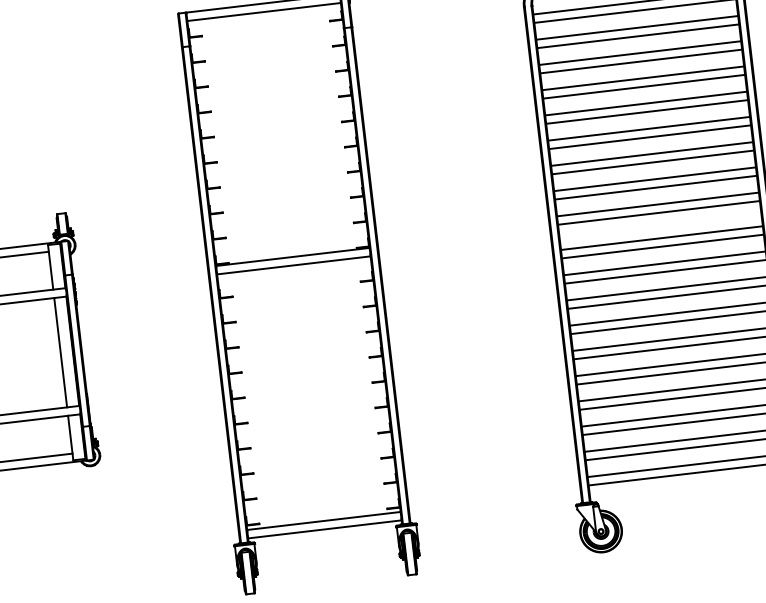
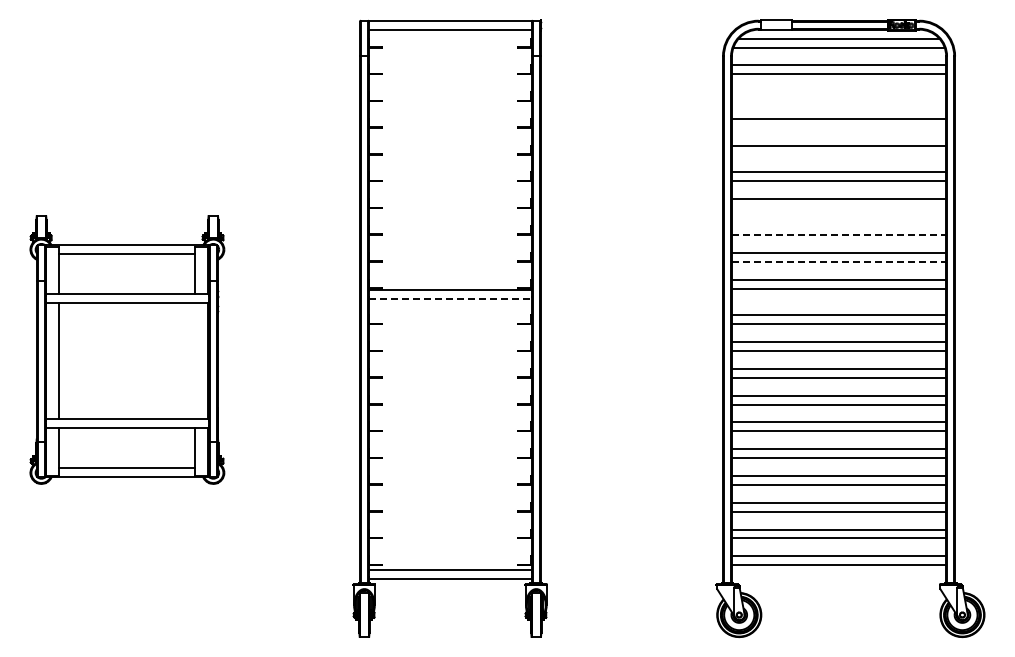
line: (636, 28) -> (838, 92), removed
line: (637, 36) -> (838, 101), removed
line: (640, 61) -> (838, 127), removed
line: (643, 86) -> (838, 154), removed
line: (649, 137) -> (838, 208), removed
line: (651, 154) -> (838, 226), removed
line: (653, 161) -> (839, 234), solid -> dashed
line: (656, 187) -> (839, 261), solid -> dashed
line: (294, 265) -> (450, 298), solid -> dashed
line: (60, 352) -> (195, 361), removed

